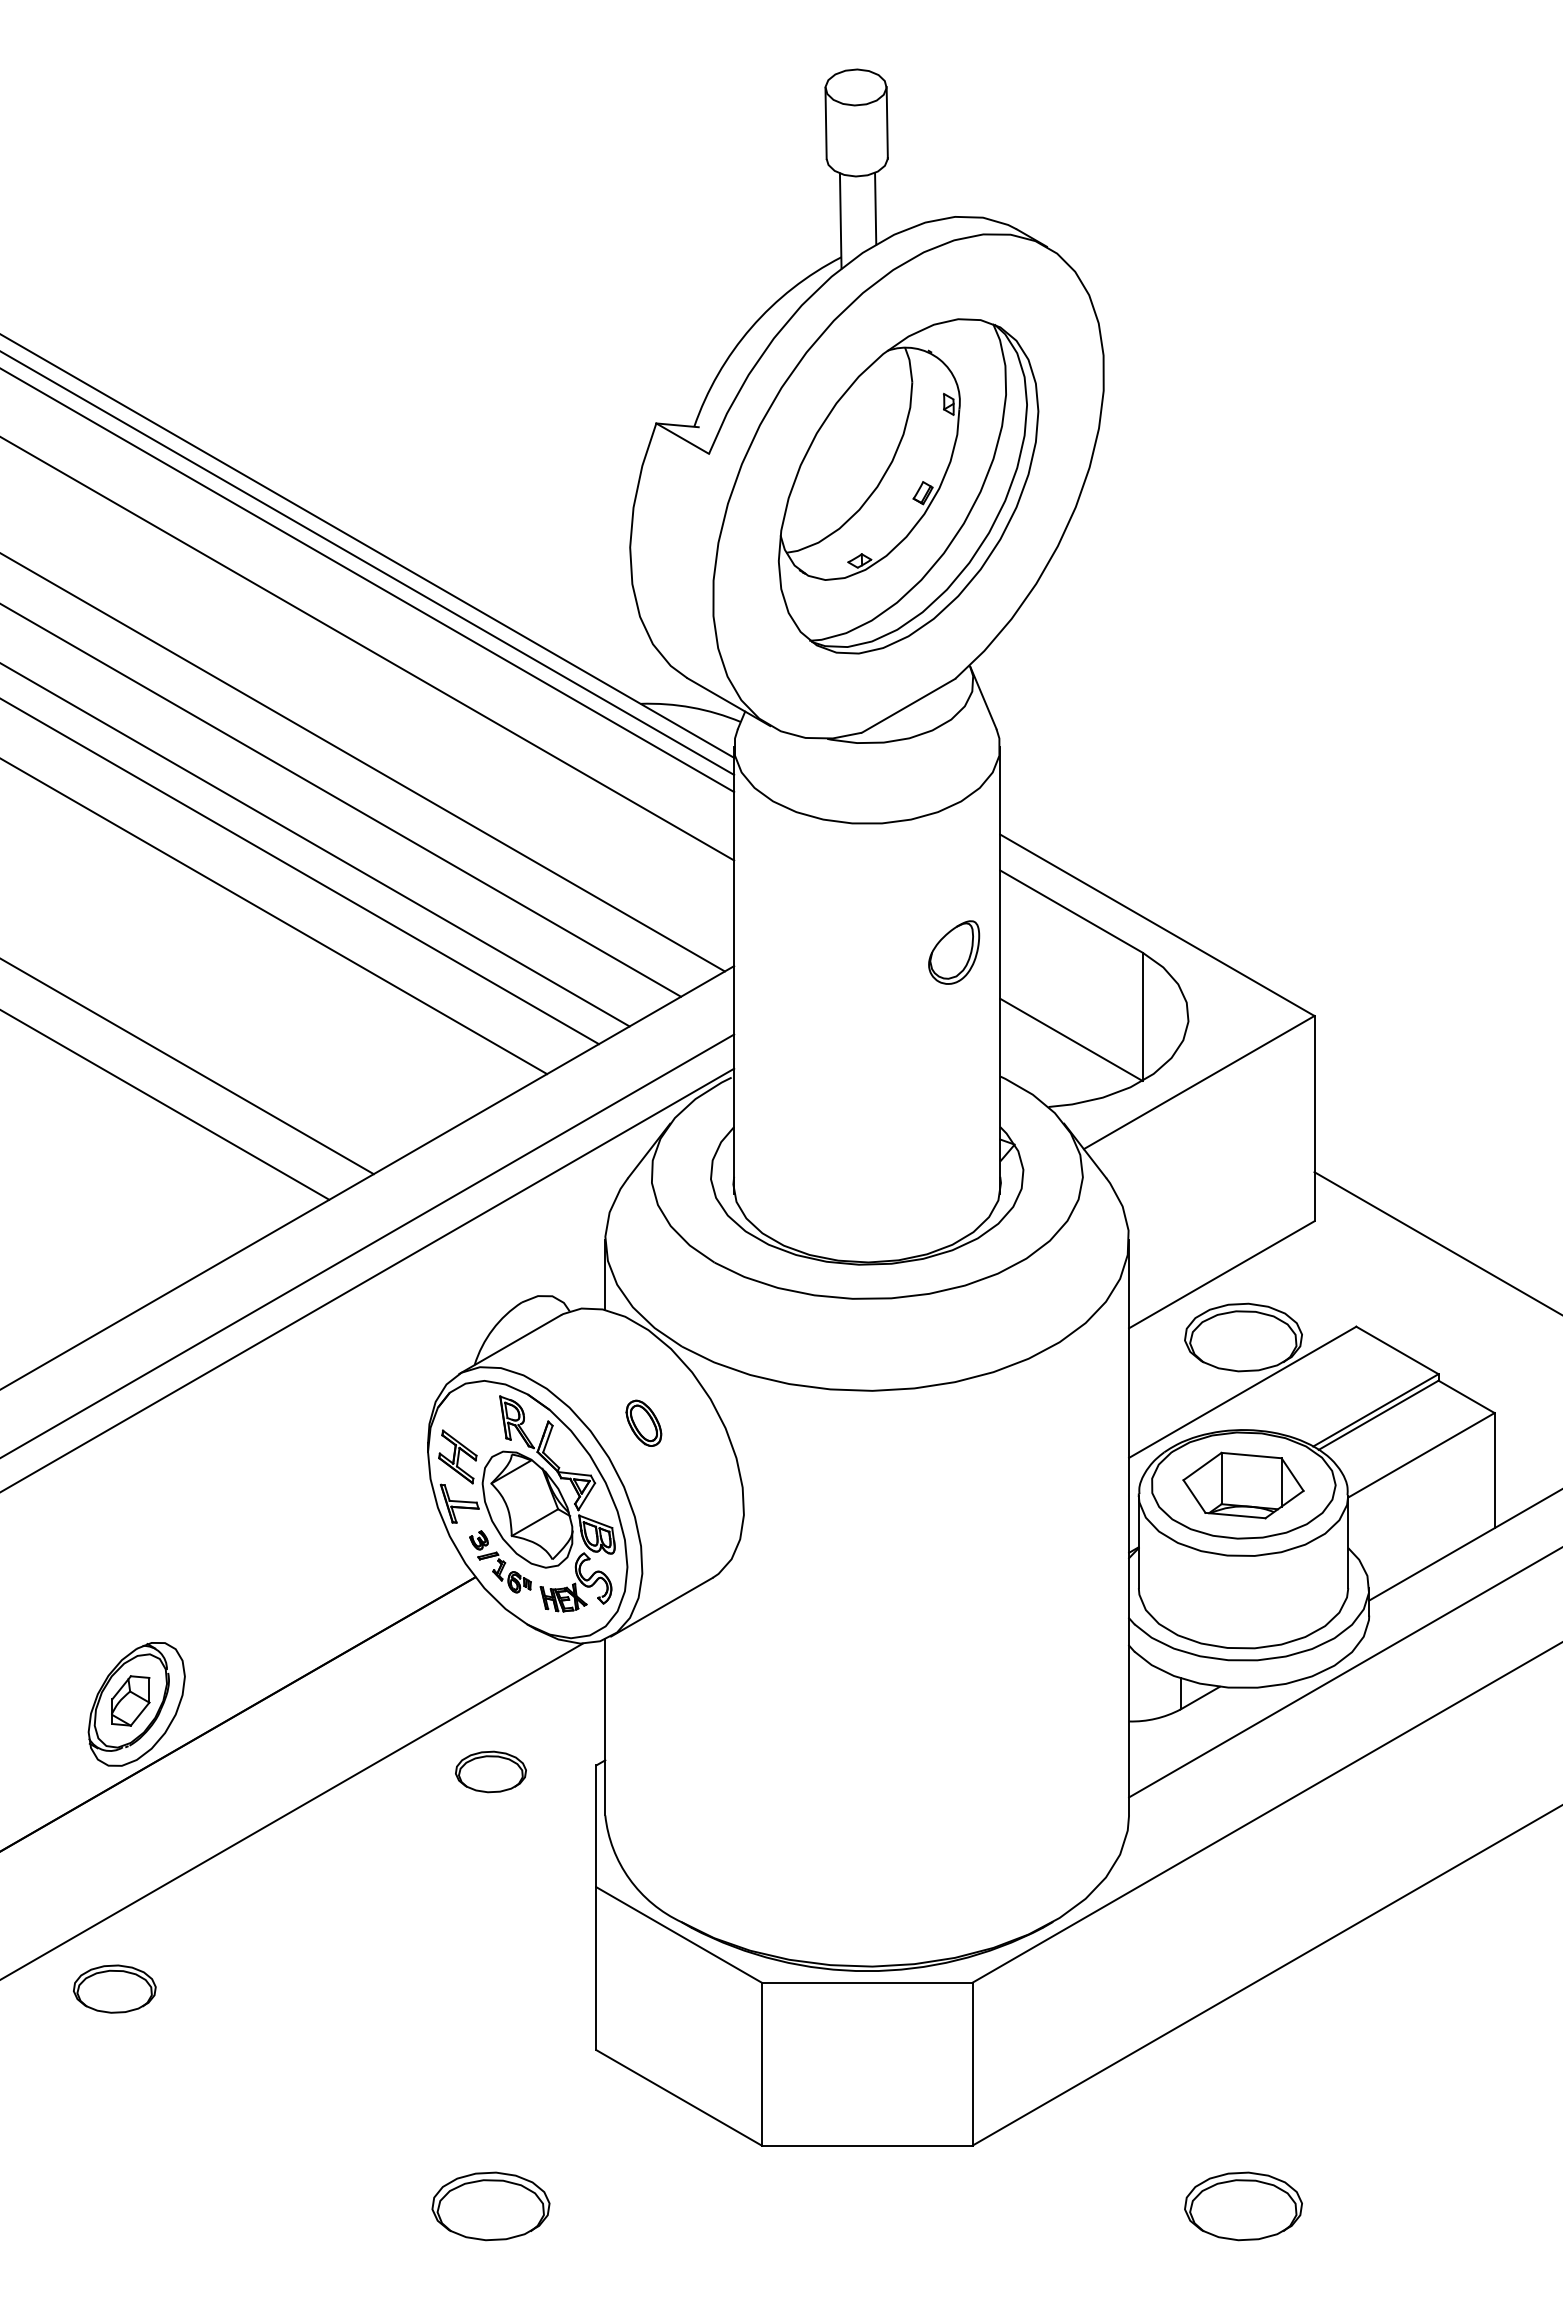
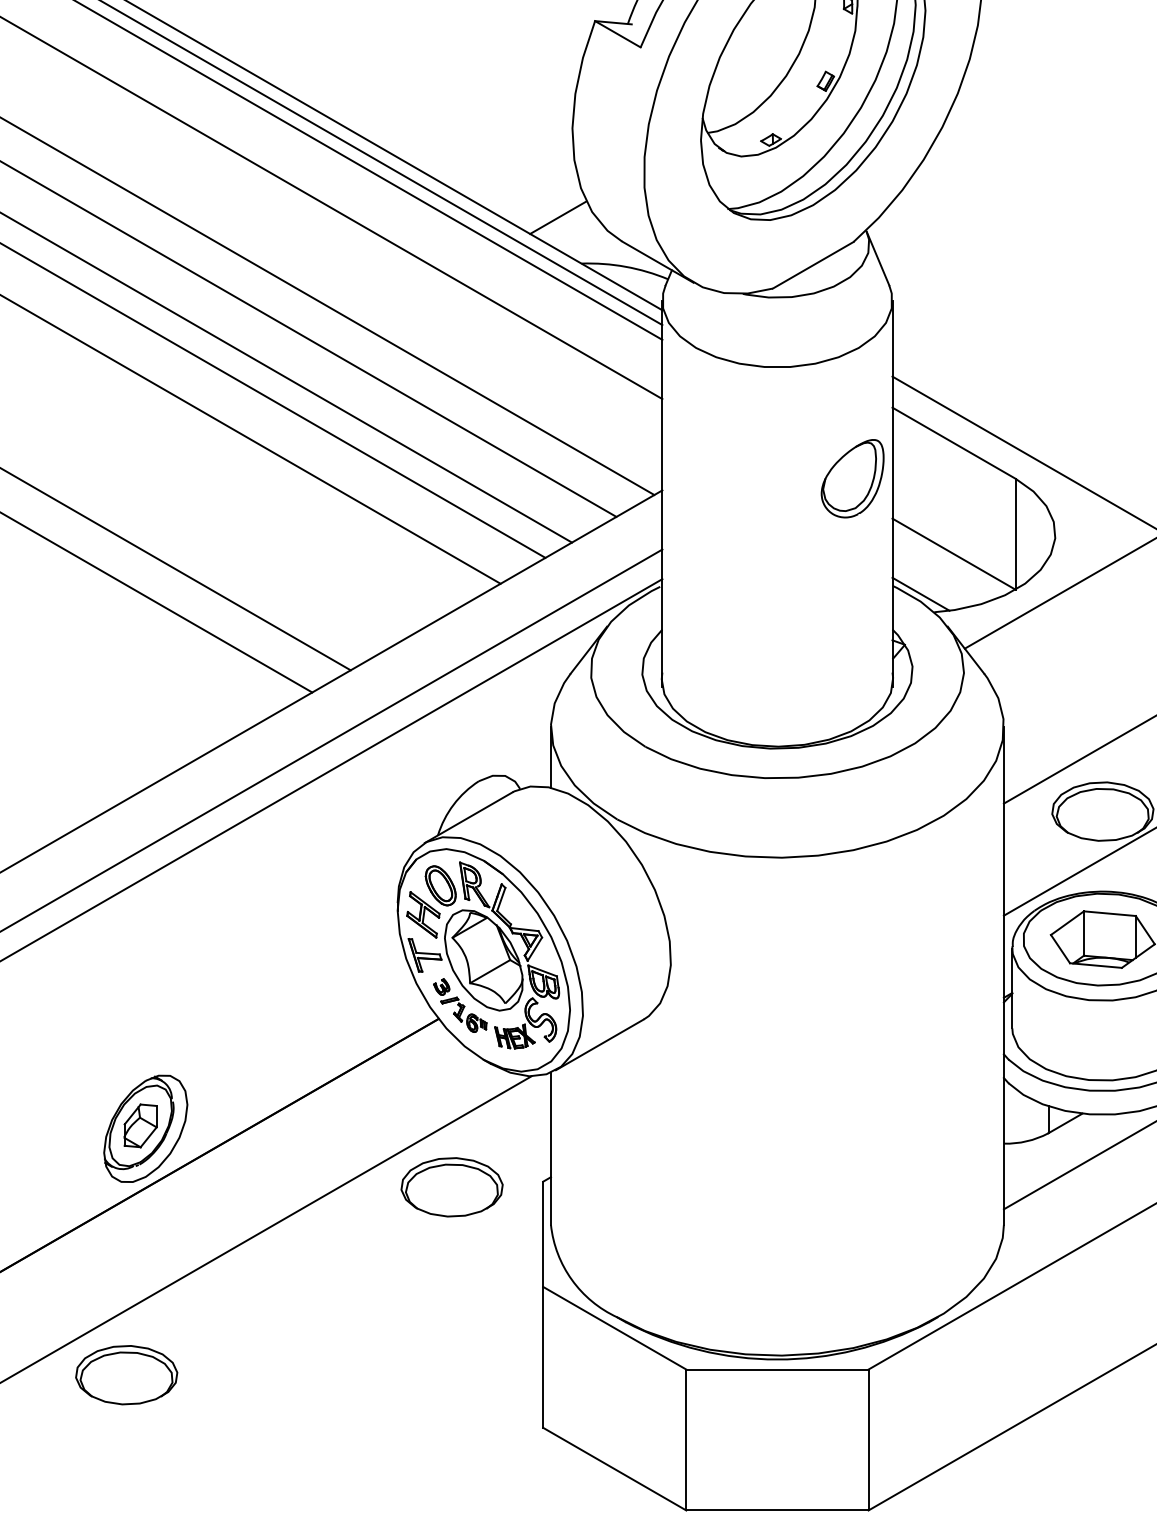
line: (613, 650) -> (558, 217), added
part: (953, 952) -> (852, 478), size x1.43
line: (1033, 1086) -> (921, 594), added
part: (643, 1422) -> (440, 885), moved
part: (490, 1771) -> (451, 1186), size x1.67
part: (114, 1988) -> (126, 1374), size x1.43

